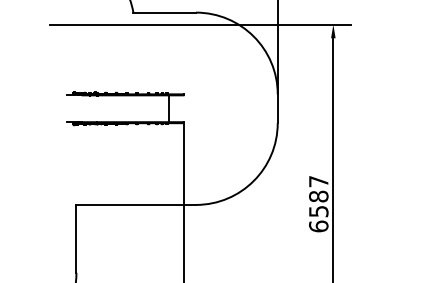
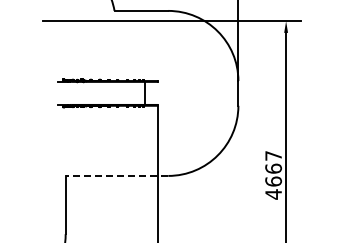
line: (135, 204) -> (116, 175), solid -> dashed
text: (318, 211) -> (273, 181), 6587 -> 4667

